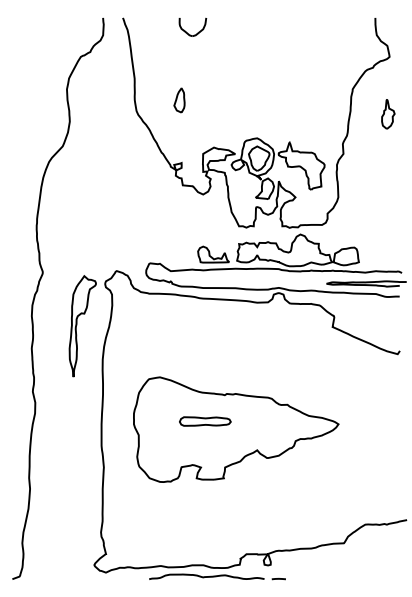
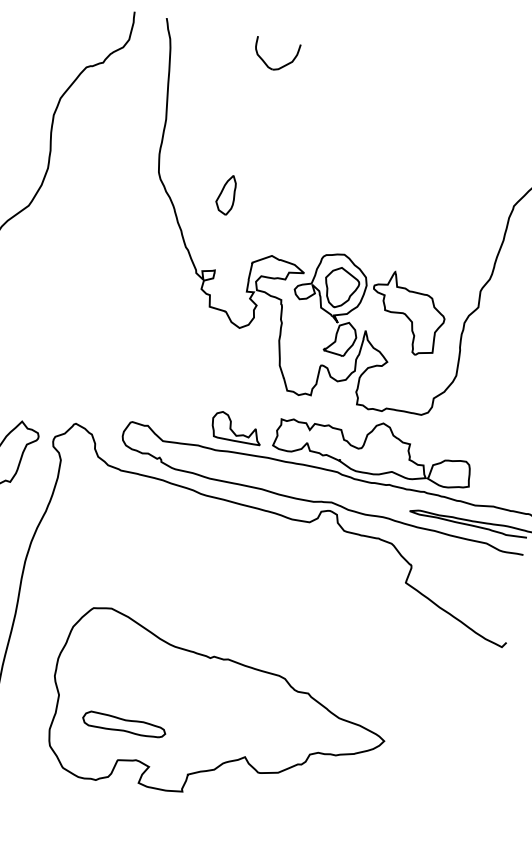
part: (179, 100) -> (226, 194), moved
part: (205, 421) -> (124, 725), moved

